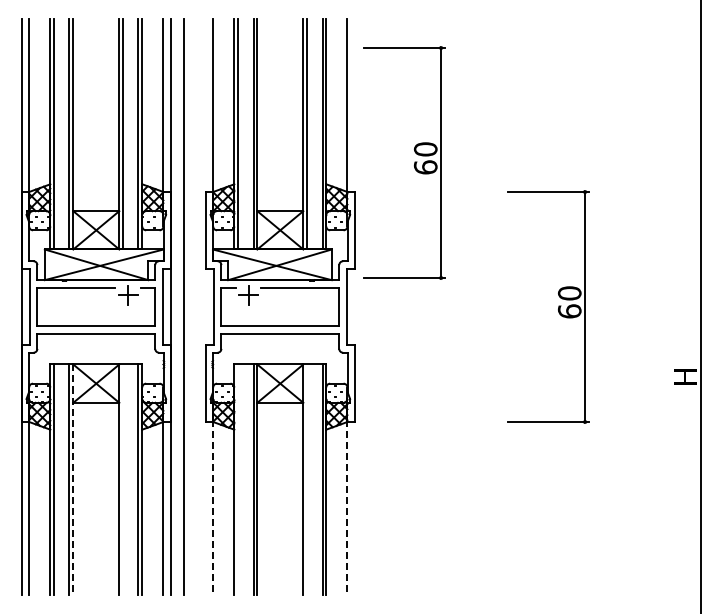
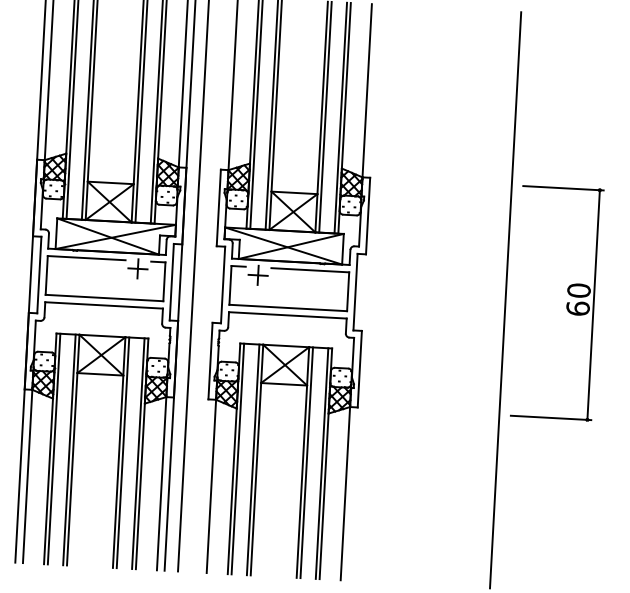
part: (414, 162) -> (431, 151), removed
line: (496, 306) -> (505, 299), added
line: (123, 479) -> (123, 452), added
line: (238, 479) -> (238, 458), added
line: (307, 479) -> (307, 462), added
line: (73, 480) -> (73, 450), dashed -> solid
line: (213, 507) -> (211, 485), dashed -> solid
line: (347, 507) -> (345, 492), dashed -> solid

